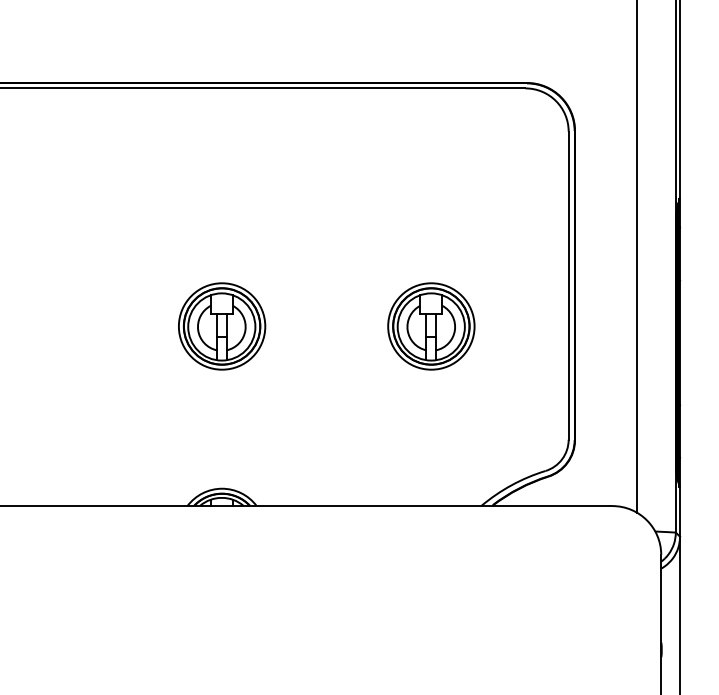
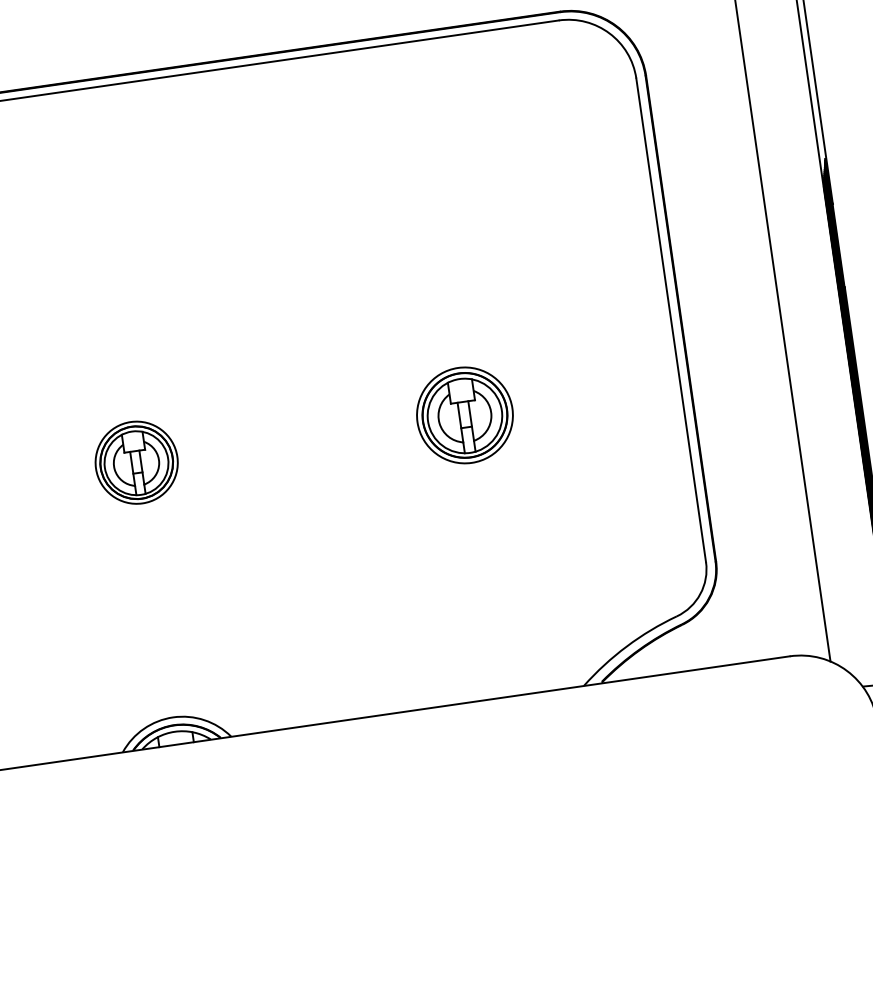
part: (222, 326) -> (137, 462), size x0.6
part: (431, 326) -> (465, 415), size x0.7

